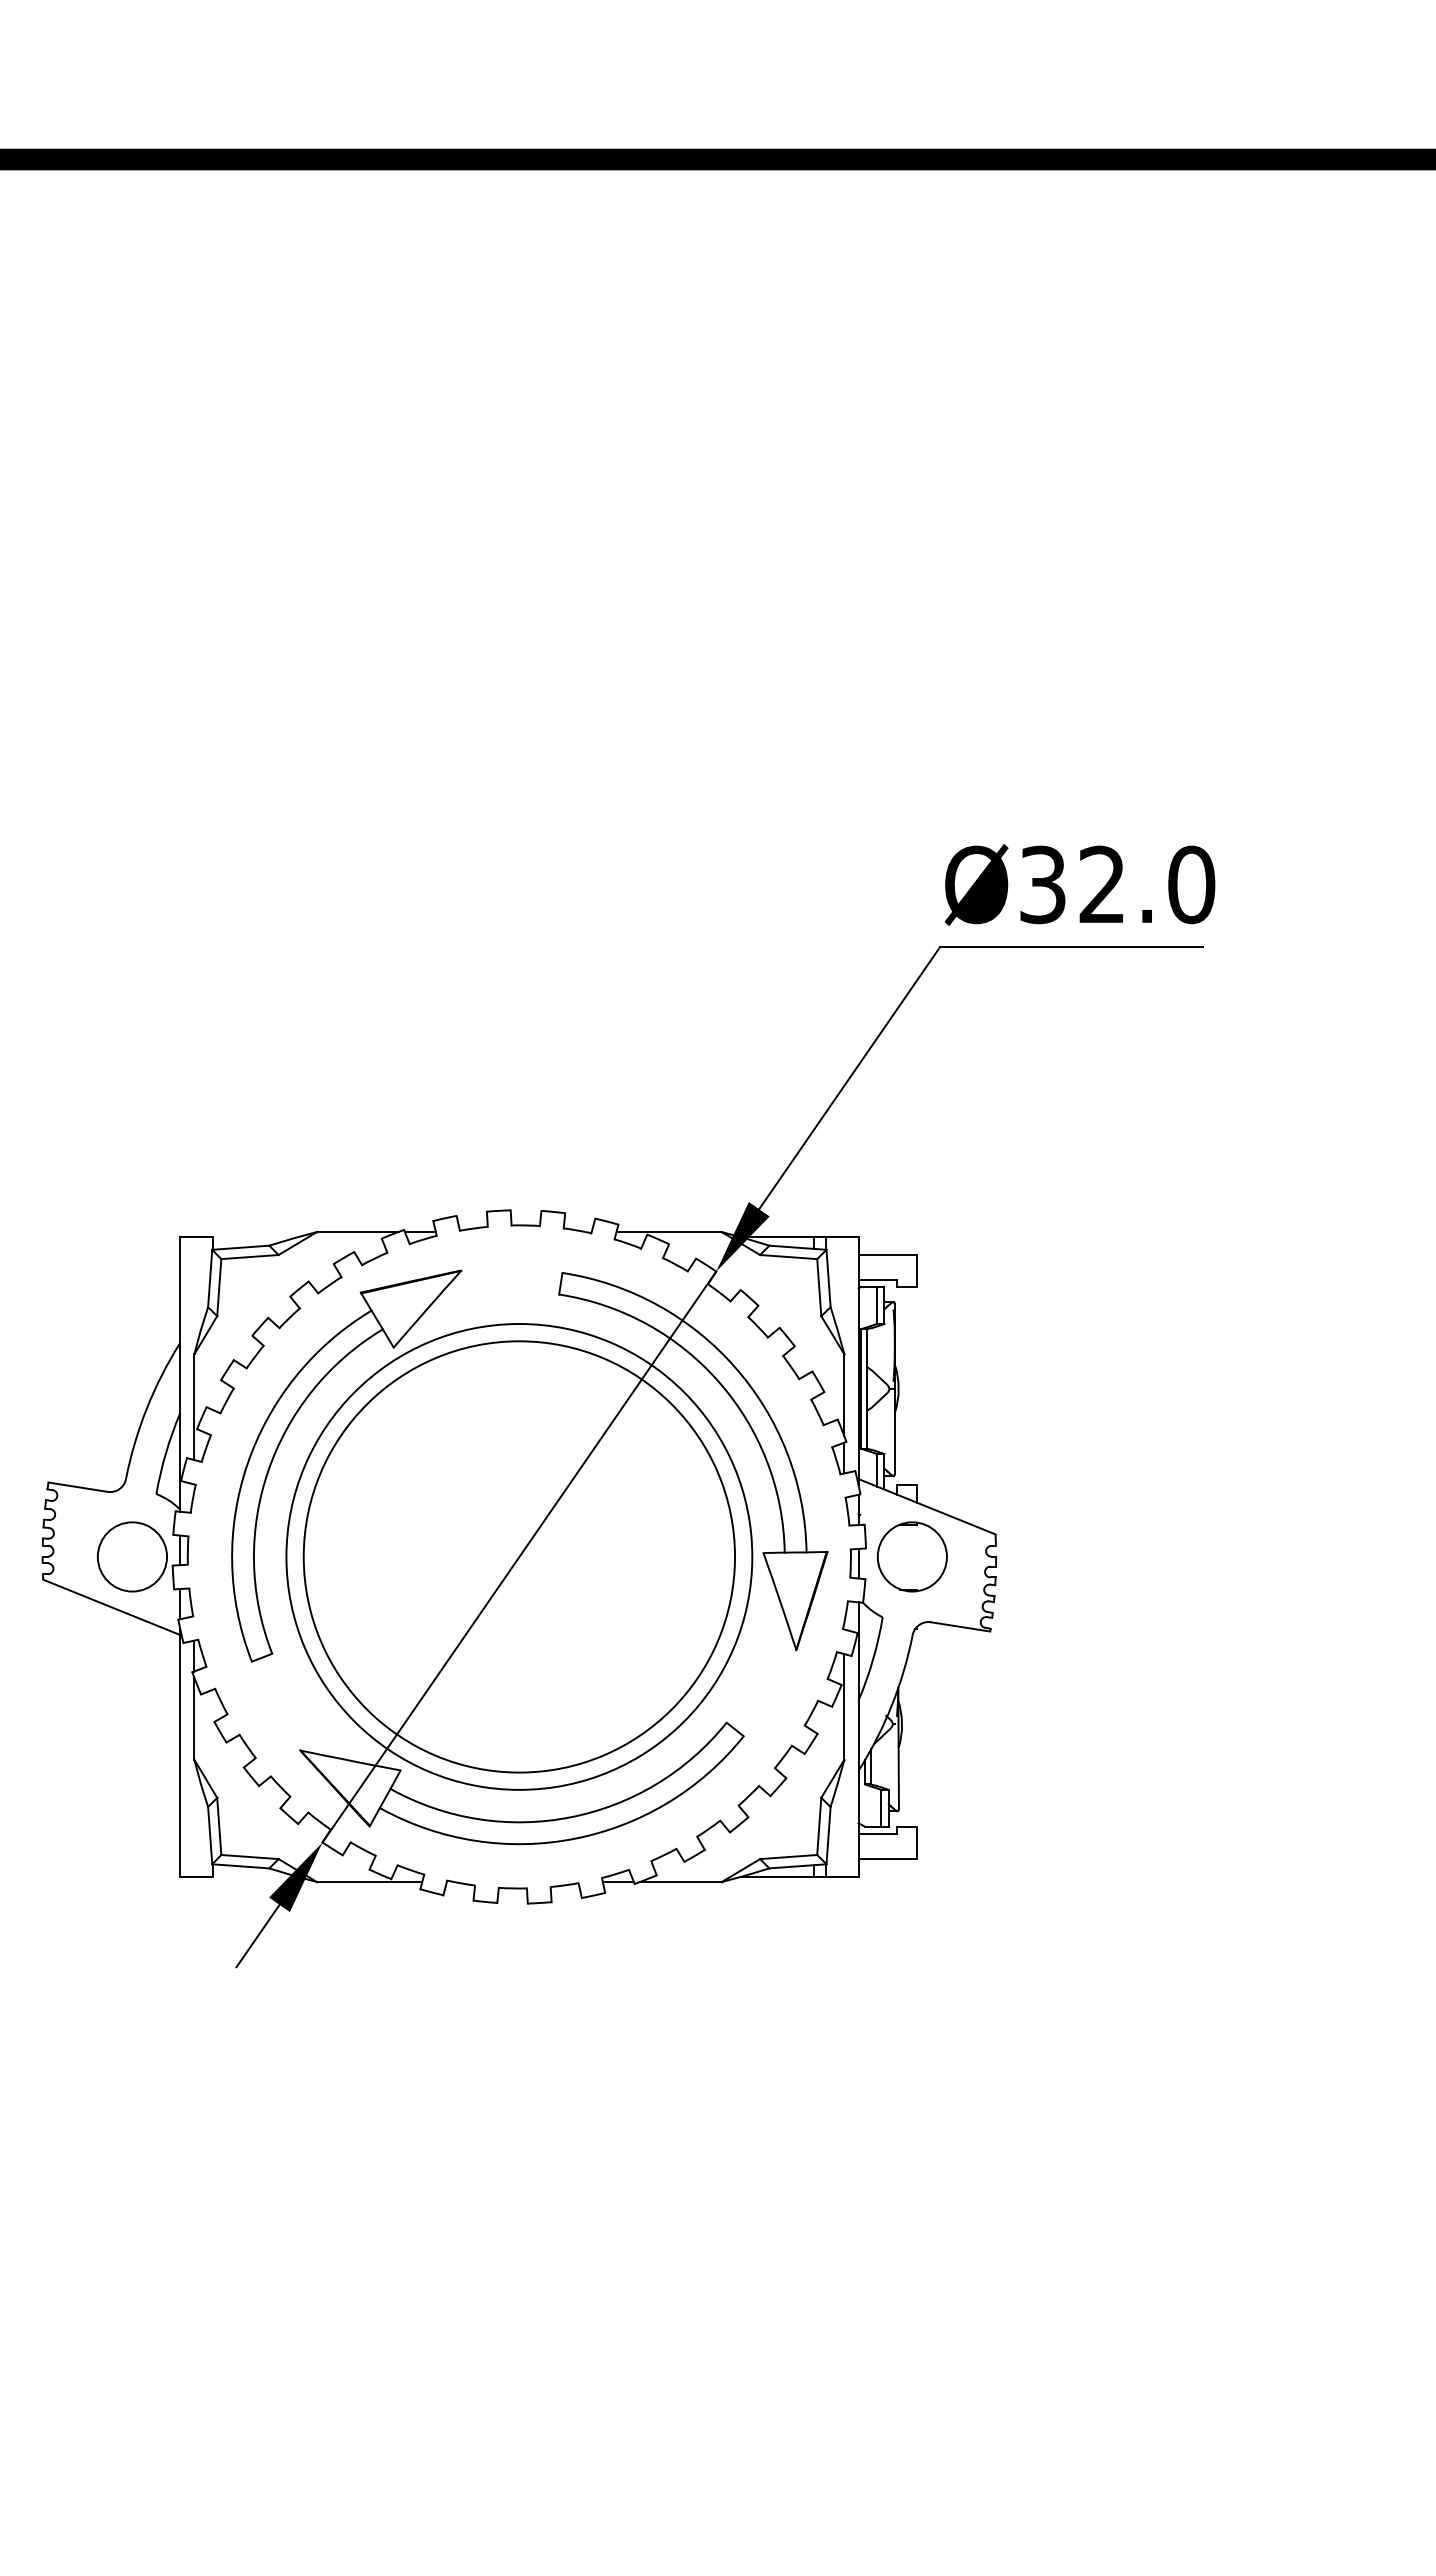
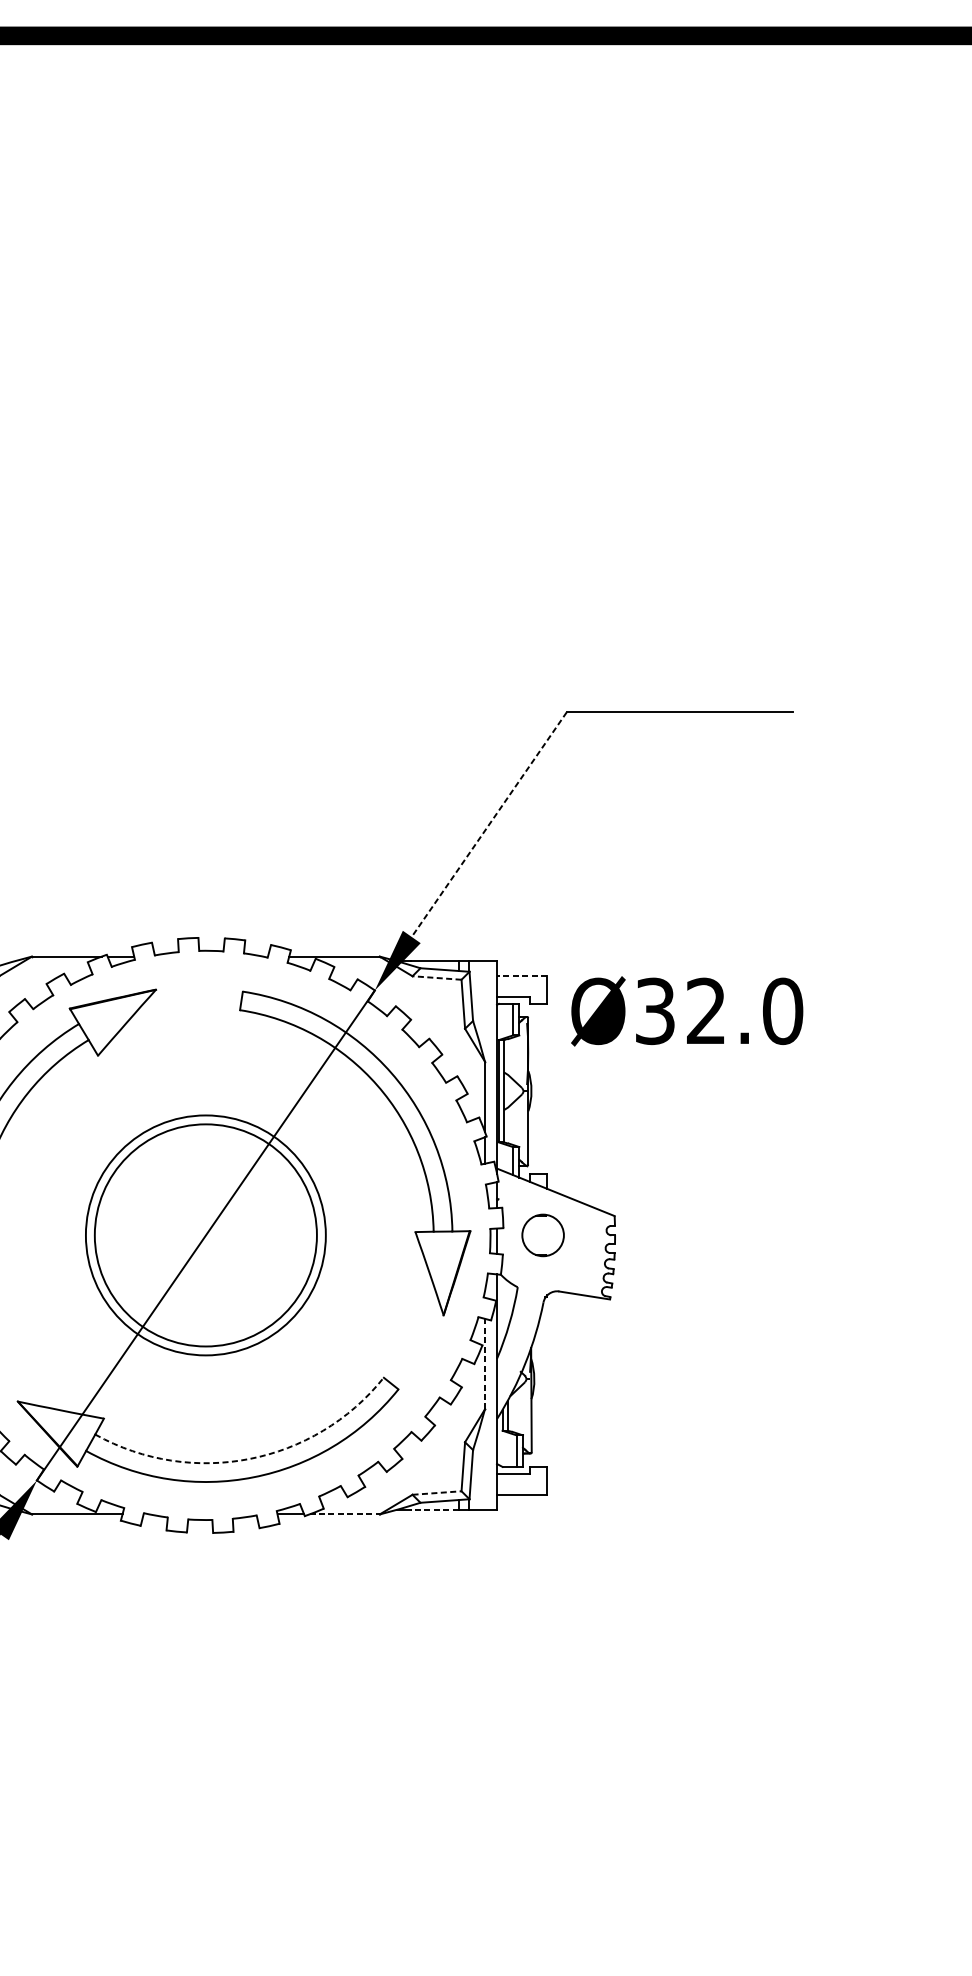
text: (1079, 884) -> (686, 1011), moved
line: (849, 1078) -> (489, 824), solid -> dashed
line: (887, 1254) -> (521, 975), solid -> dashed
line: (788, 1257) -> (436, 978), solid -> dashed
circle: (519, 1556) -> (205, 1235), size x0.6
circle: (519, 1556) -> (205, 1235), size x0.6
part: (911, 1556) -> (542, 1235), size x0.7
line: (844, 1706) -> (484, 1363), solid -> dashed
arc: (570, 1817) -> (249, 1459), solid -> dashed
line: (788, 1857) -> (436, 1493), solid -> dashed
line: (785, 1876) -> (434, 1509), solid -> dashed
line: (680, 1882) -> (344, 1514), solid -> dashed

